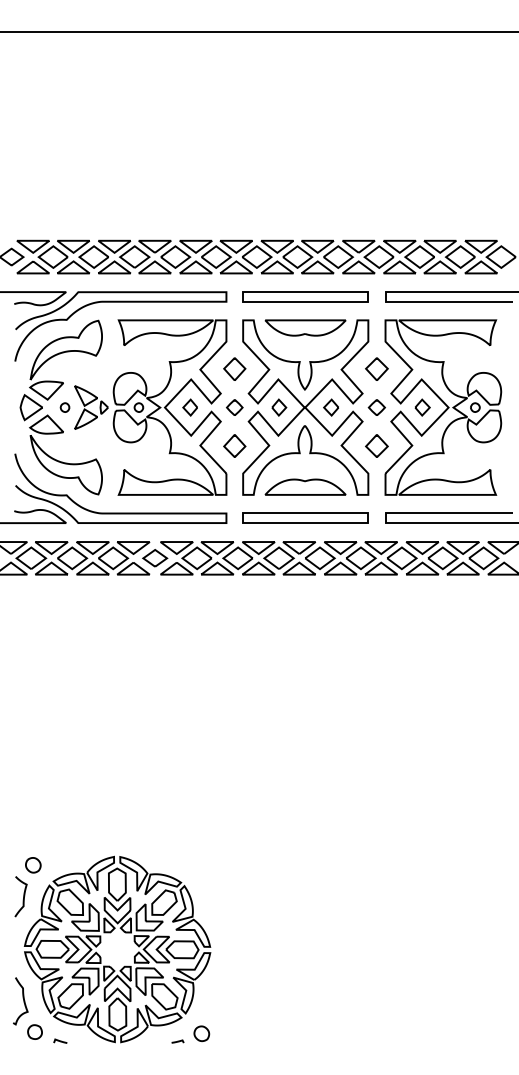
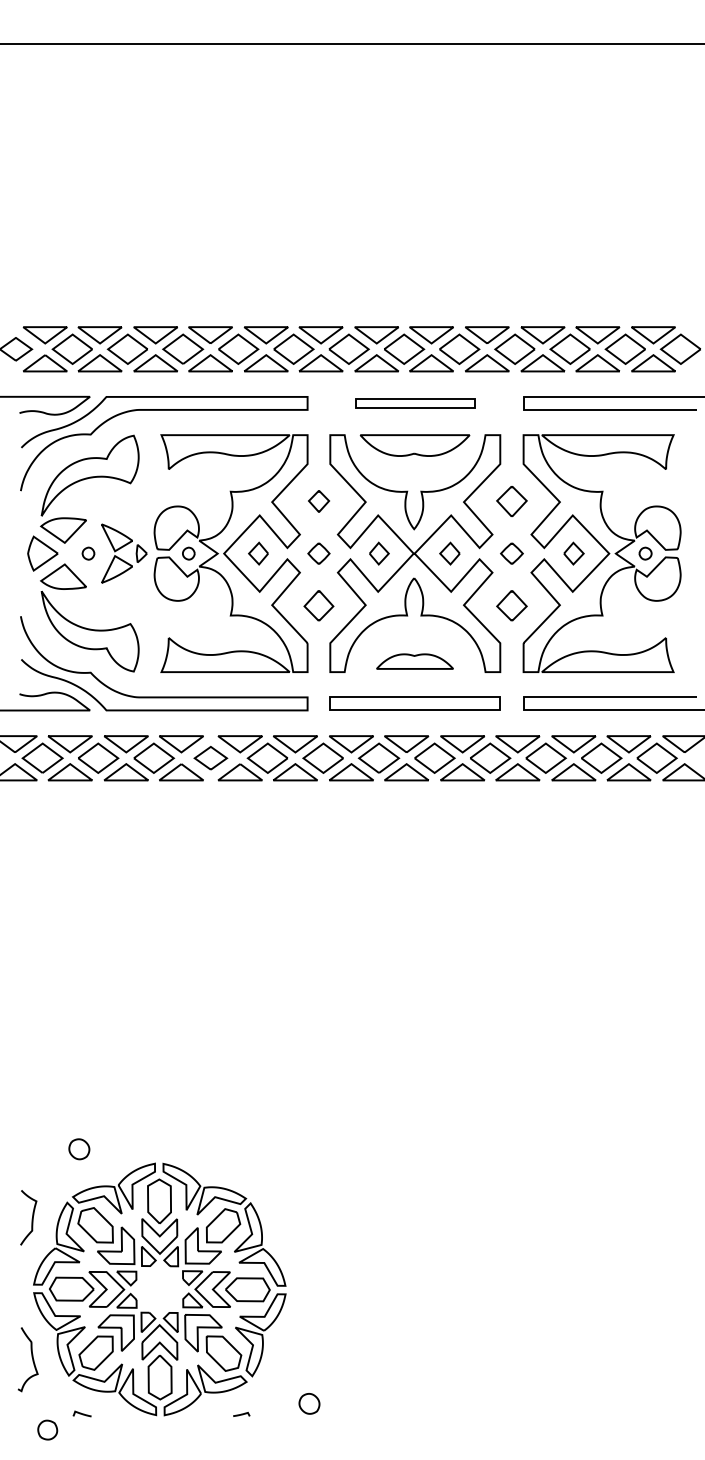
part: (305, 296) -> (414, 402), size x0.7
part: (234, 368) -> (318, 500), size x0.7
part: (305, 486) -> (414, 660), size x0.7
part: (33, 865) -> (79, 1149), moved
part: (34, 1031) -> (46, 1429), moved
part: (201, 1033) -> (309, 1403), moved

